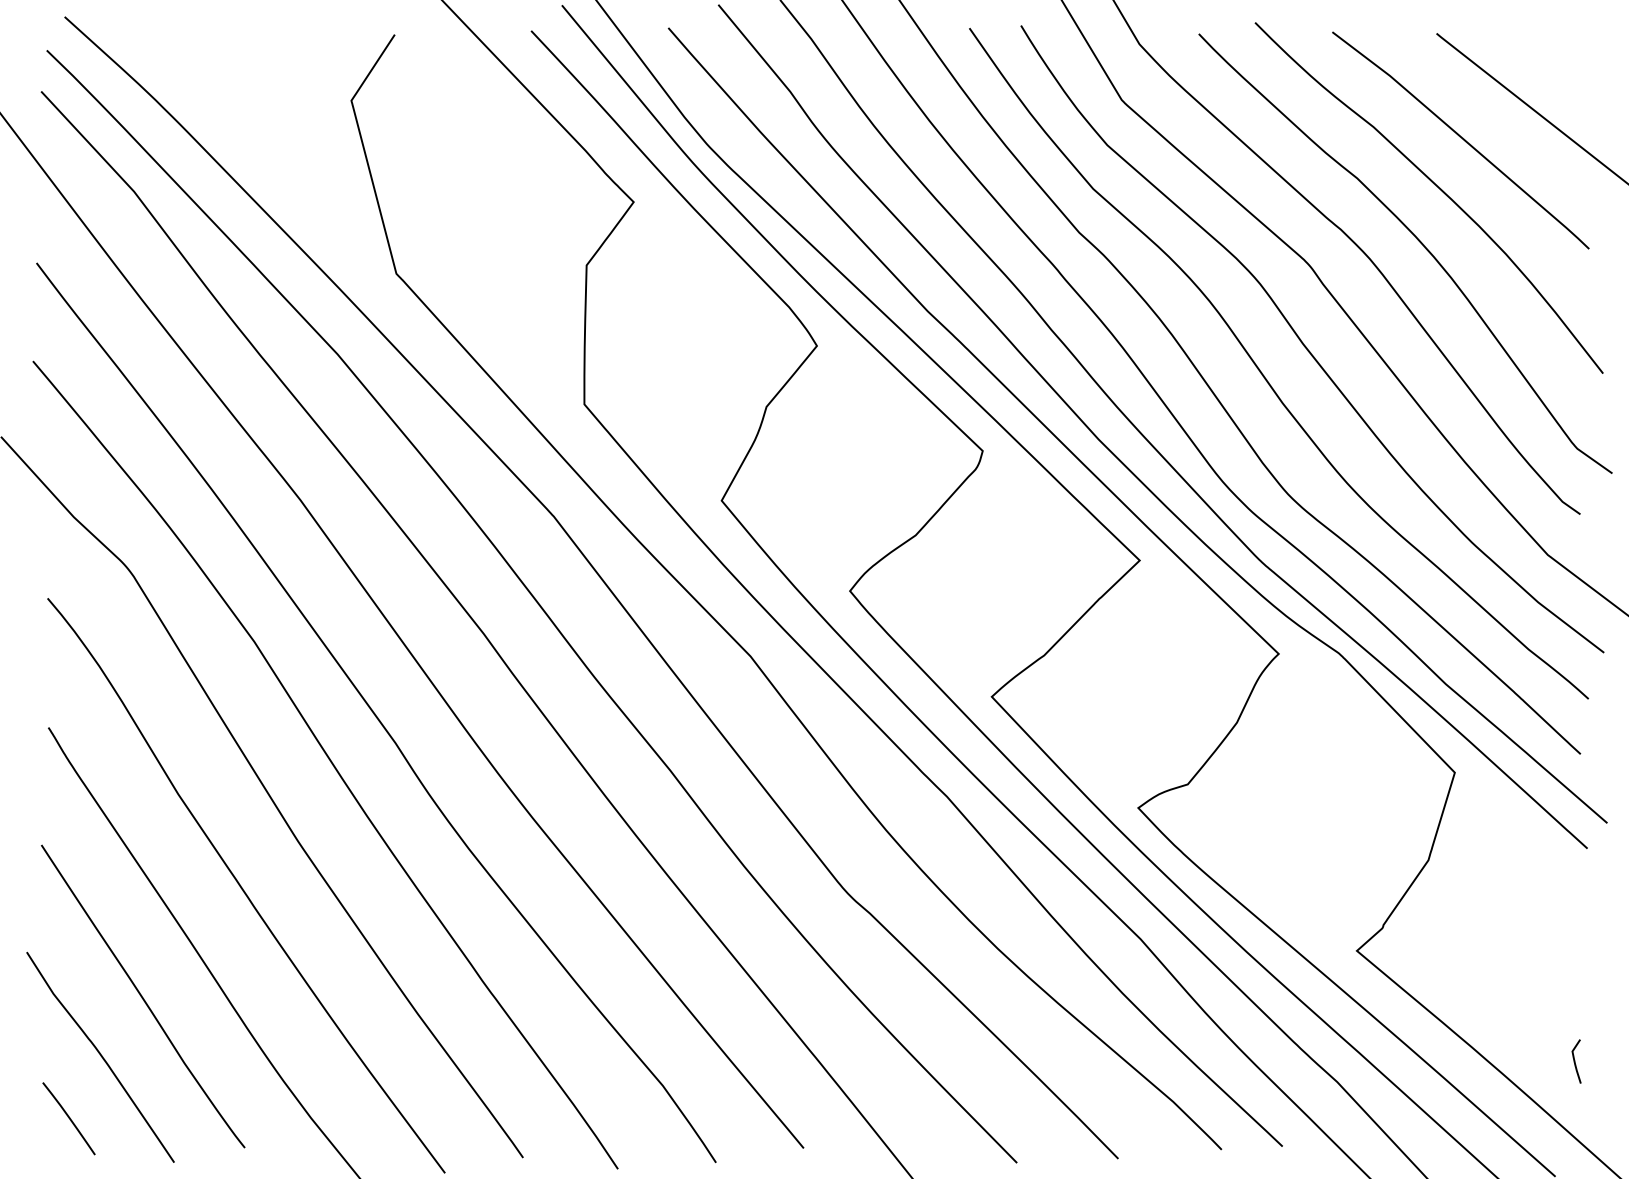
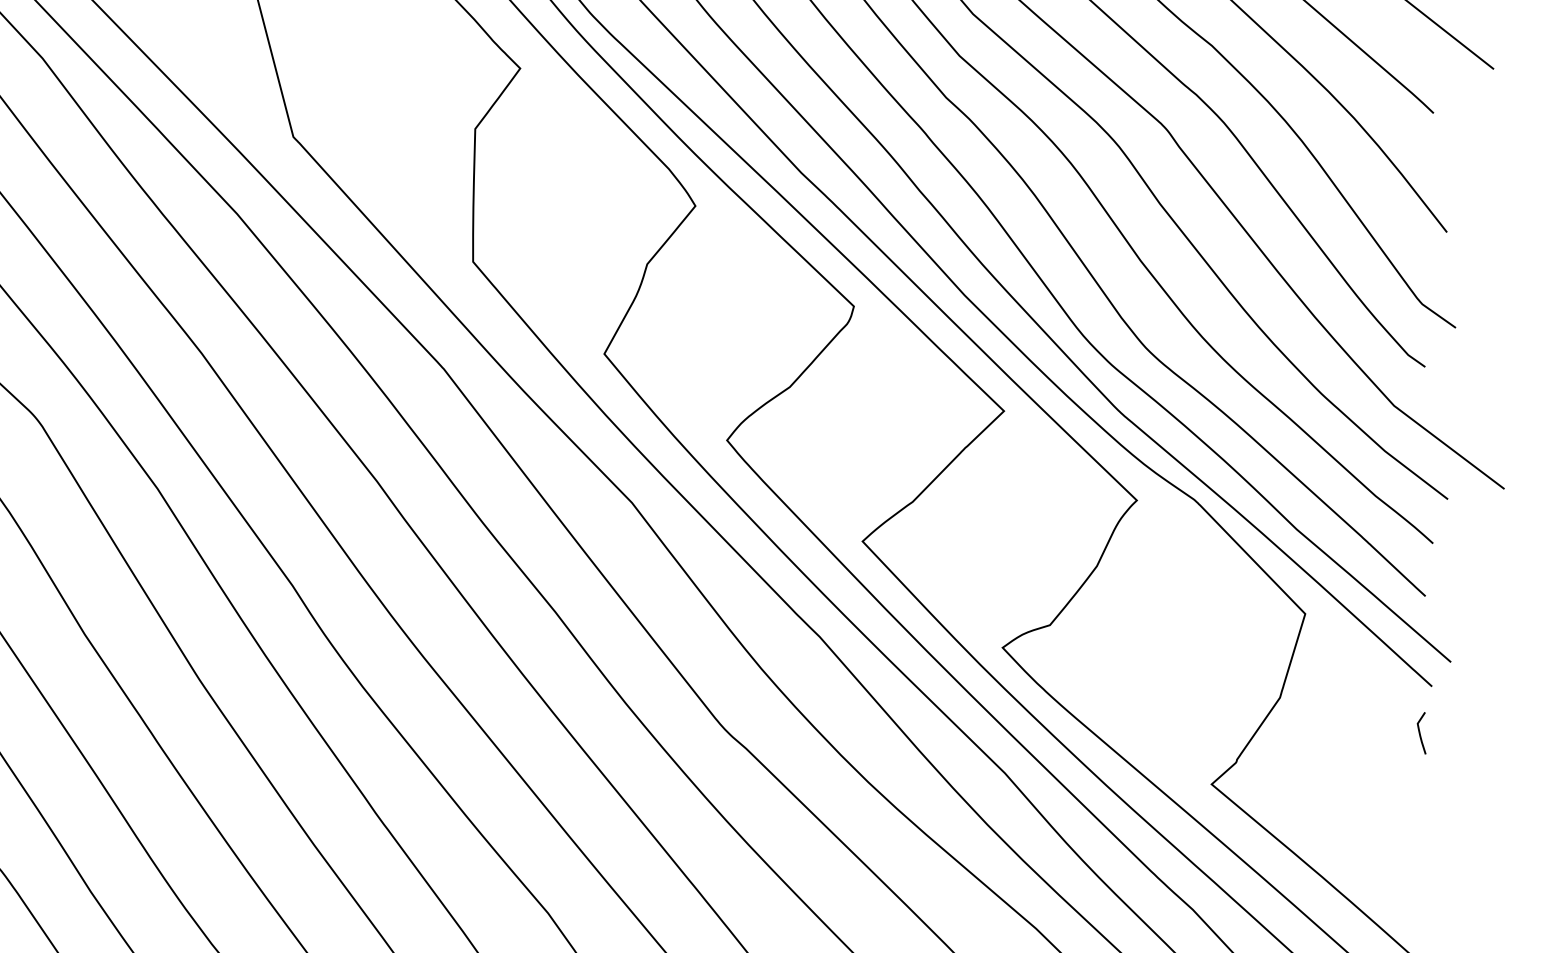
curve: (1575, 1061) -> (1420, 733), moved

